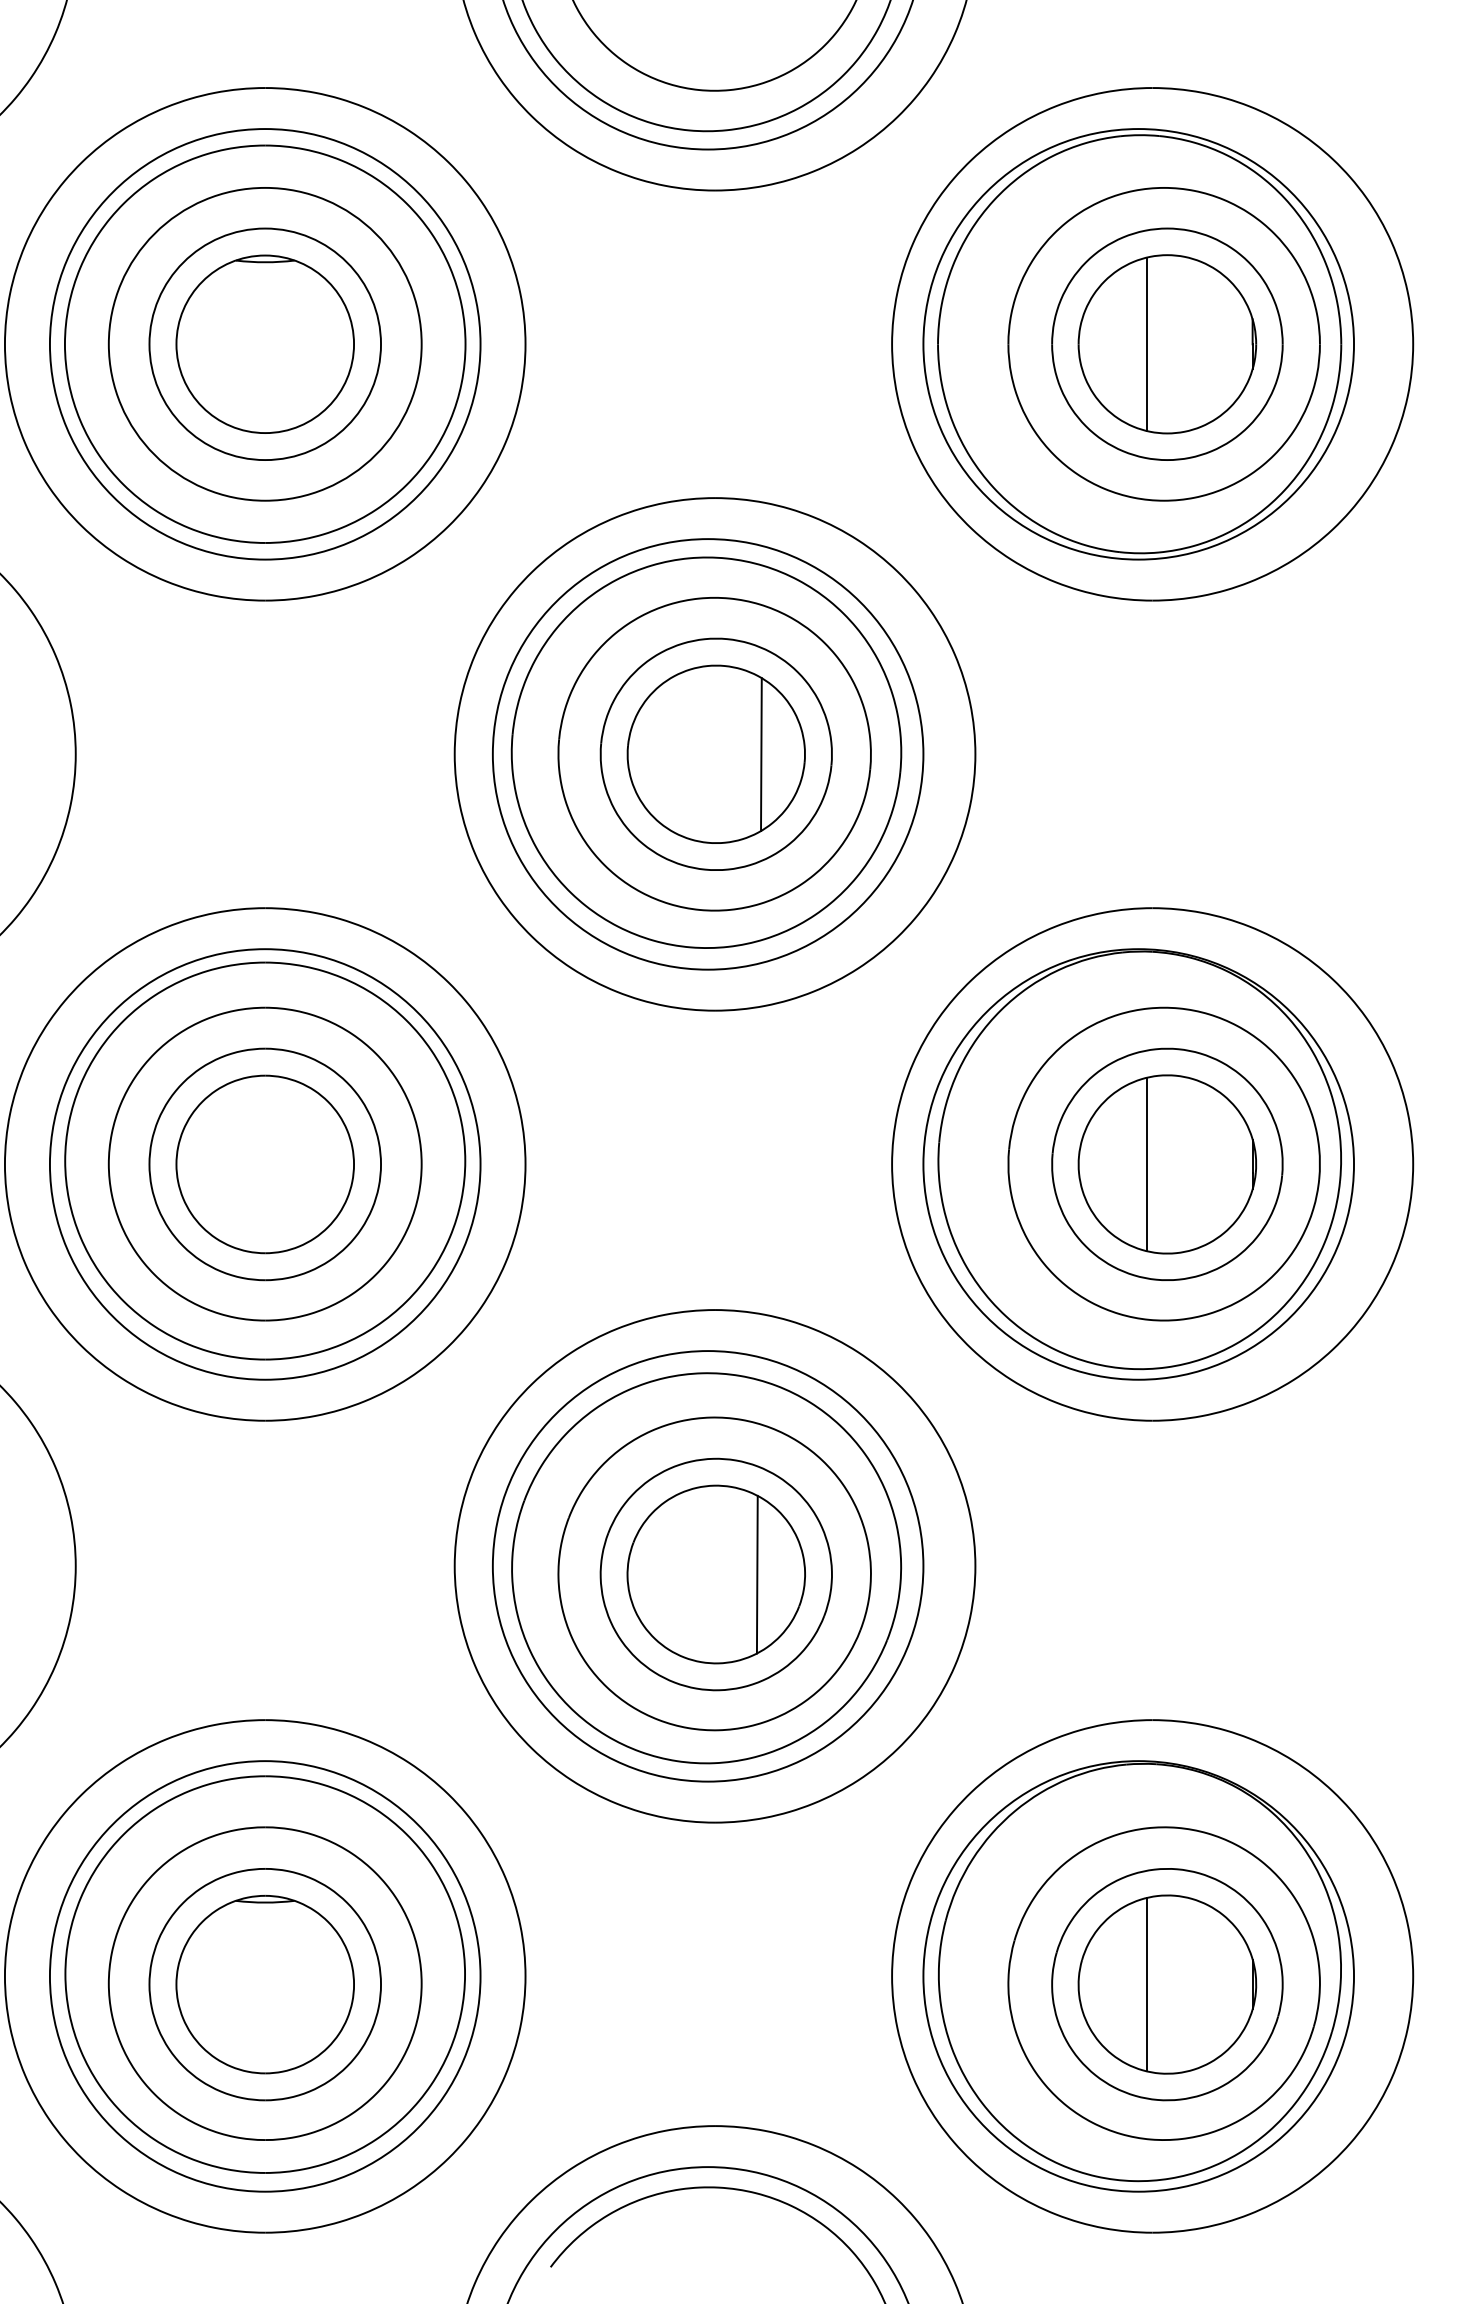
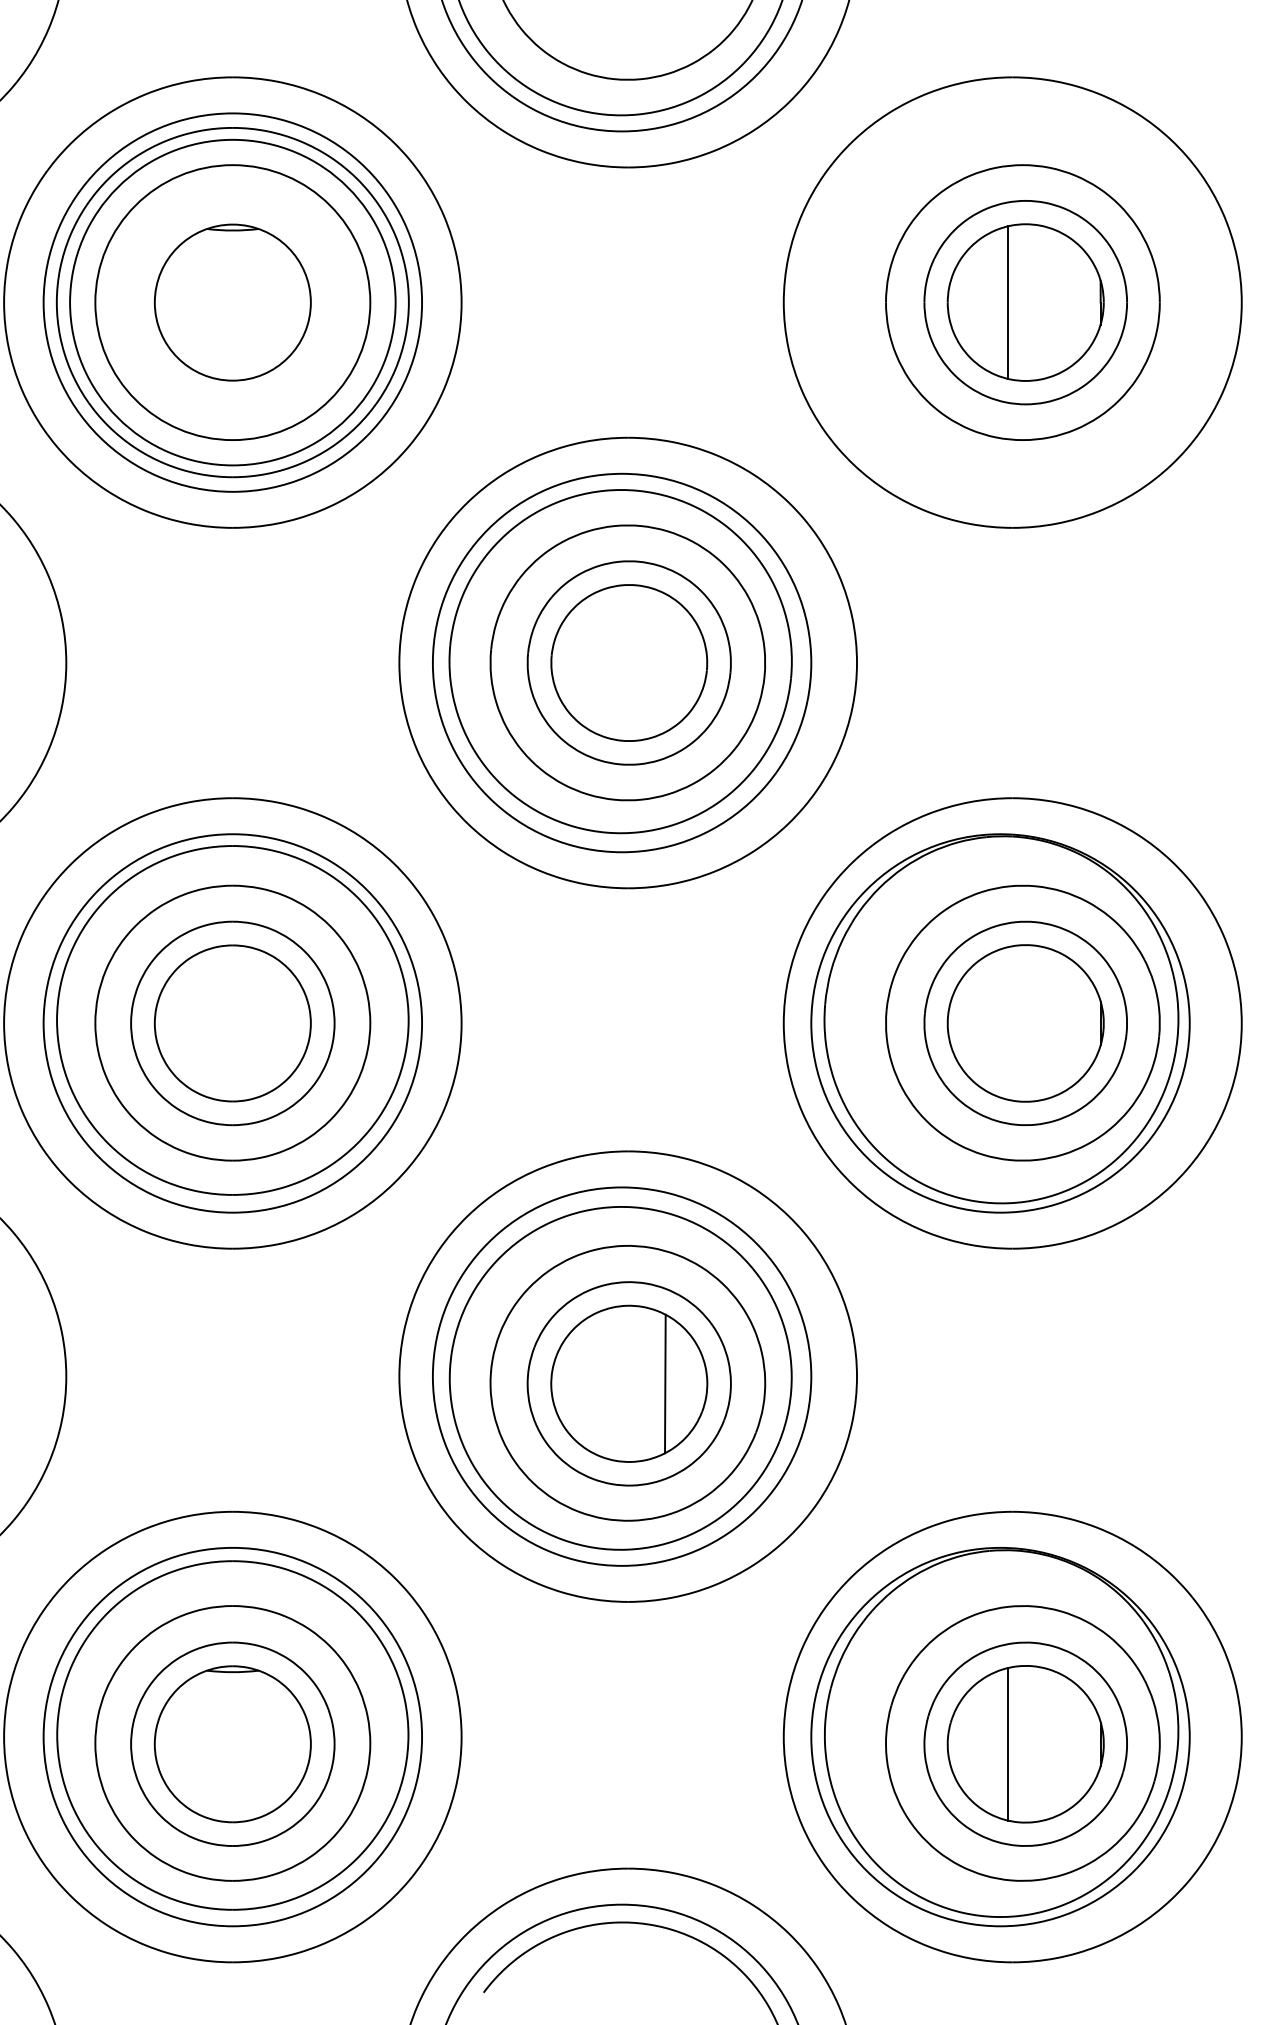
circle: (265, 344) -> (233, 302), size x1.6
part: (1138, 344) -> (1000, 302), removed
line: (761, 754) -> (669, 663), removed
line: (1146, 1164) -> (1007, 1023), removed

